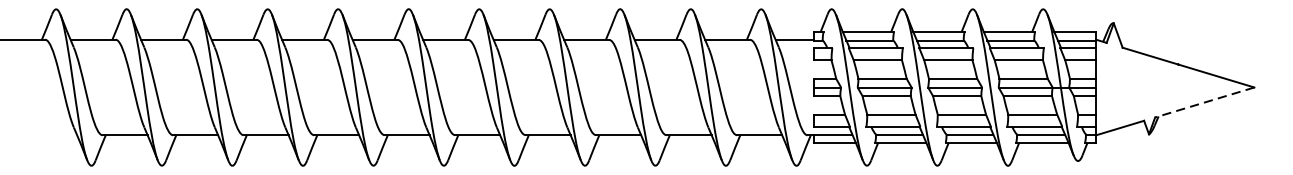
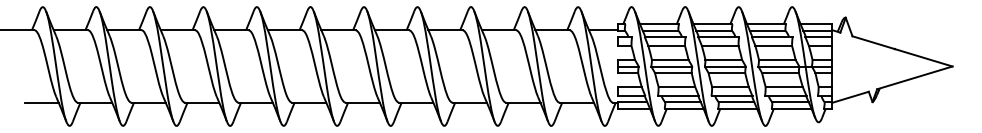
line: (1204, 103) -> (914, 78), dashed -> solid
line: (54, 134) -> (41, 102), added

